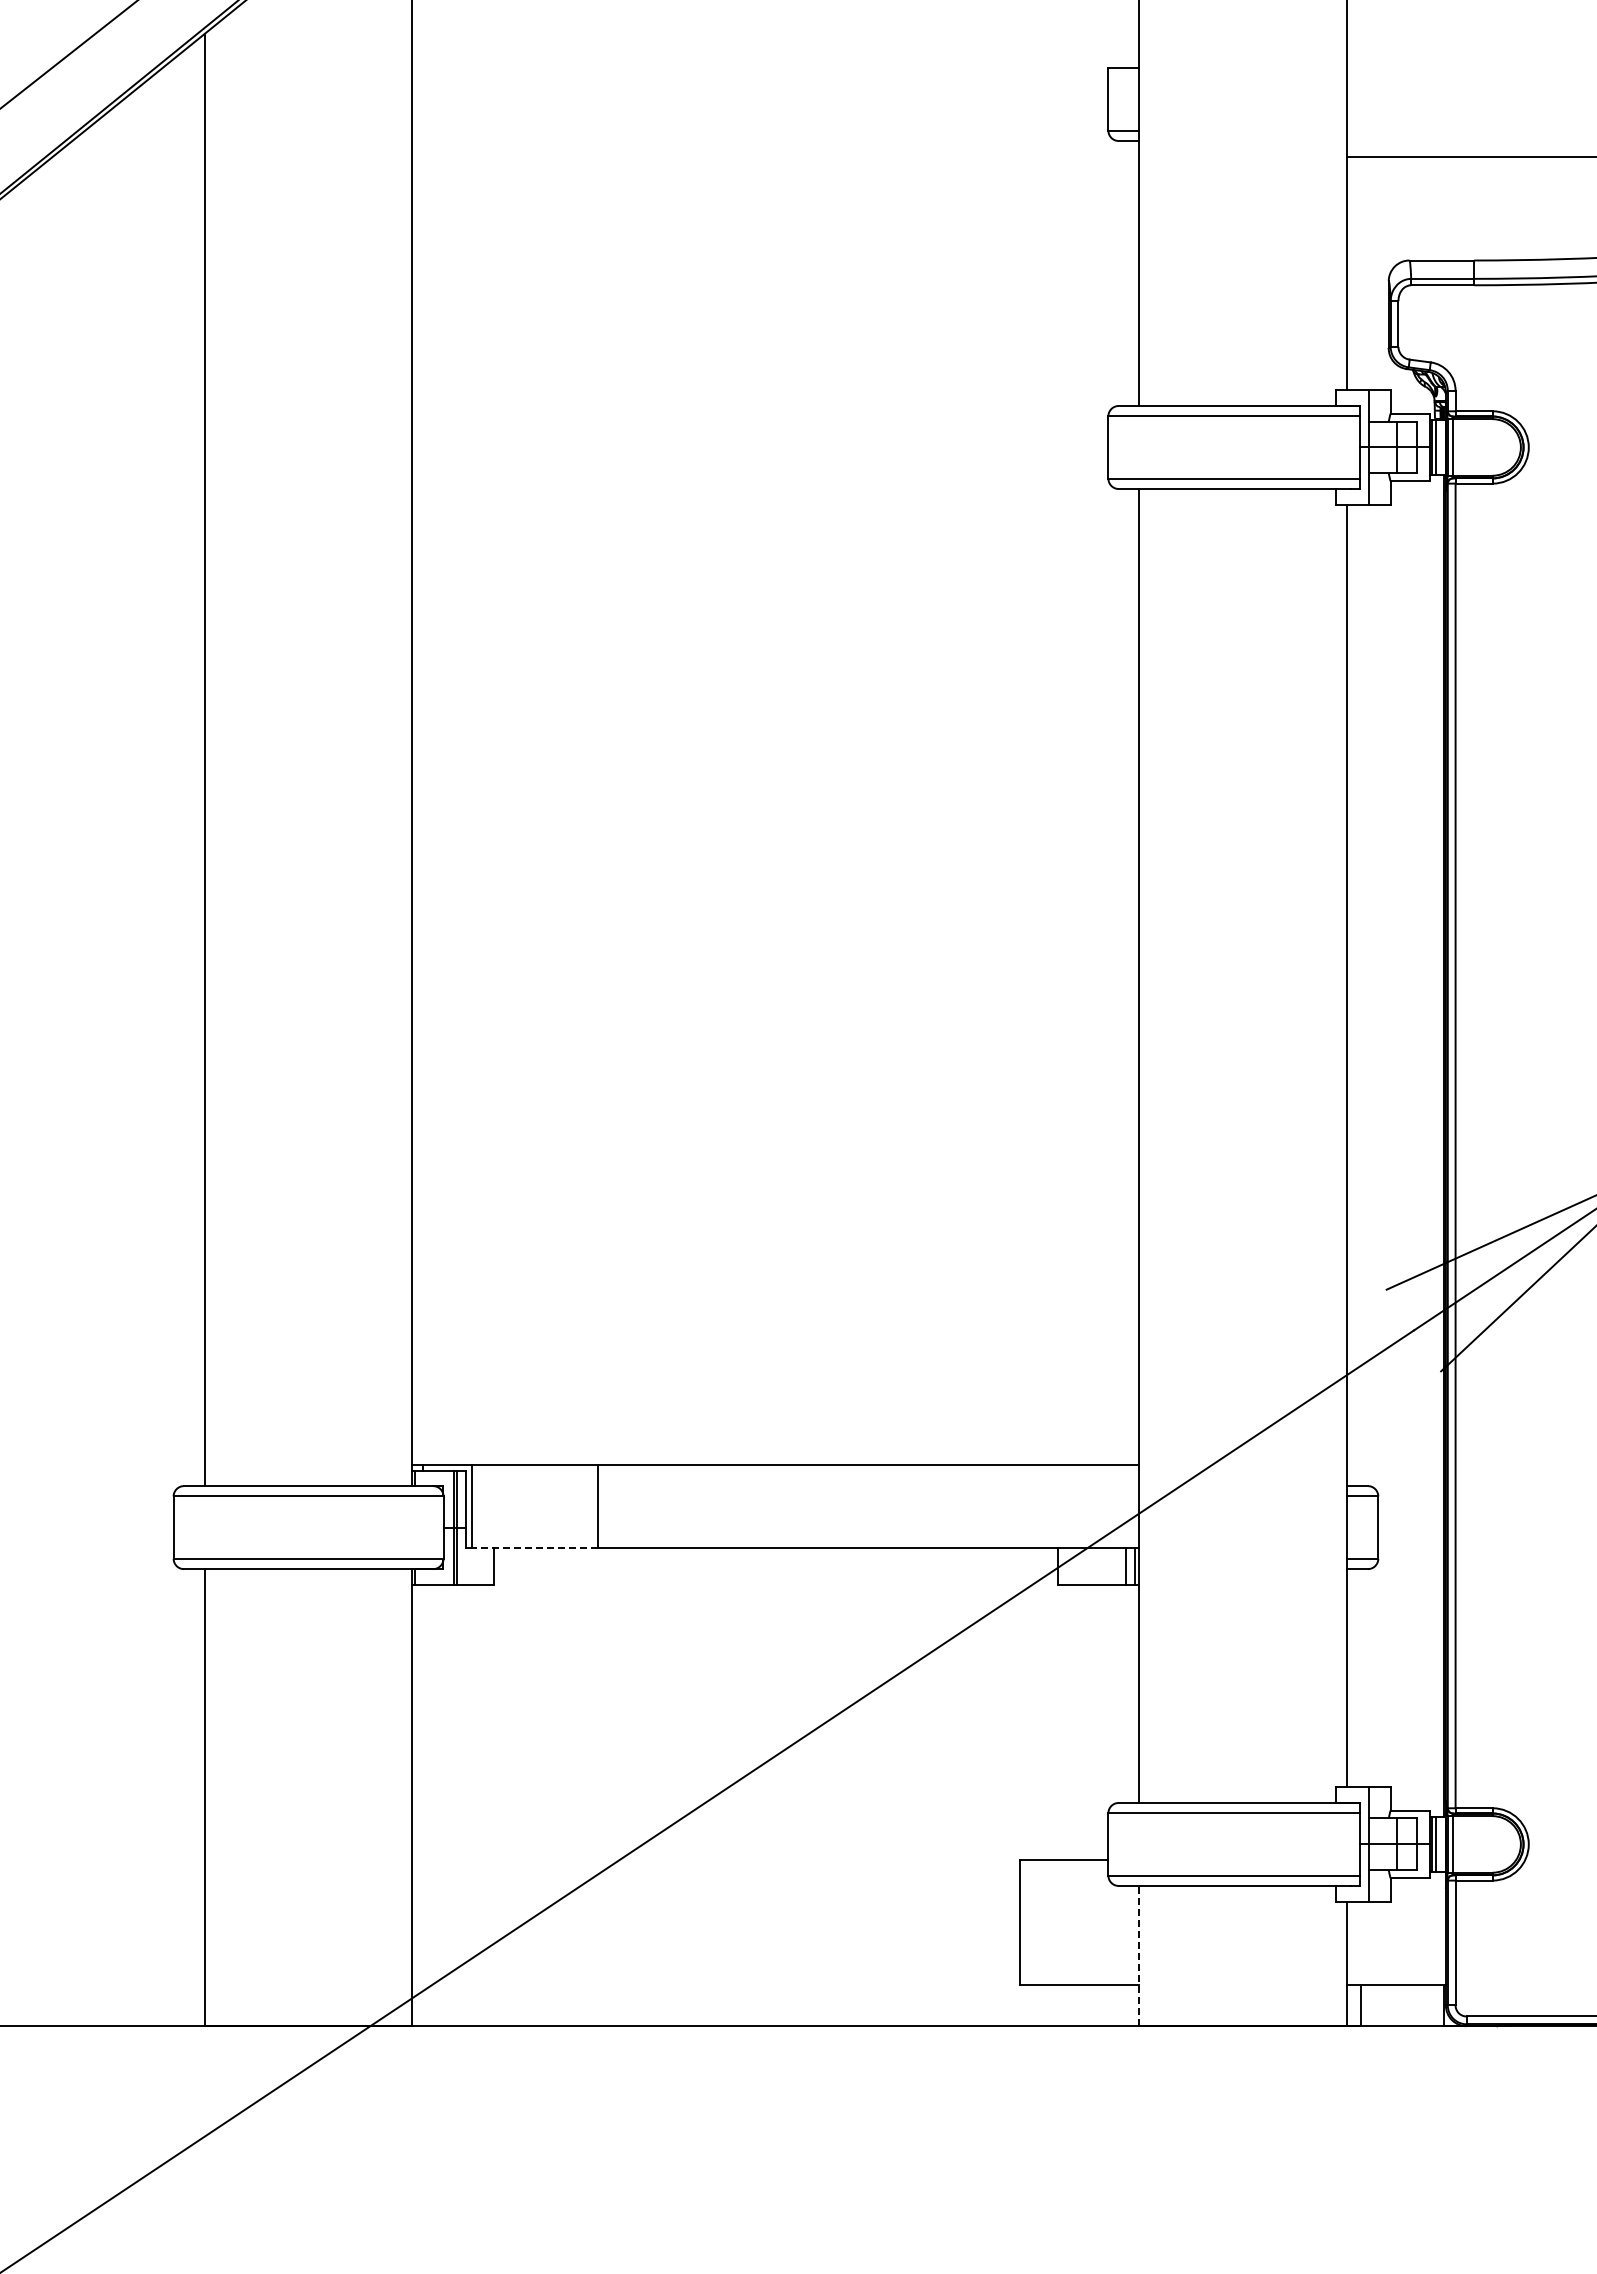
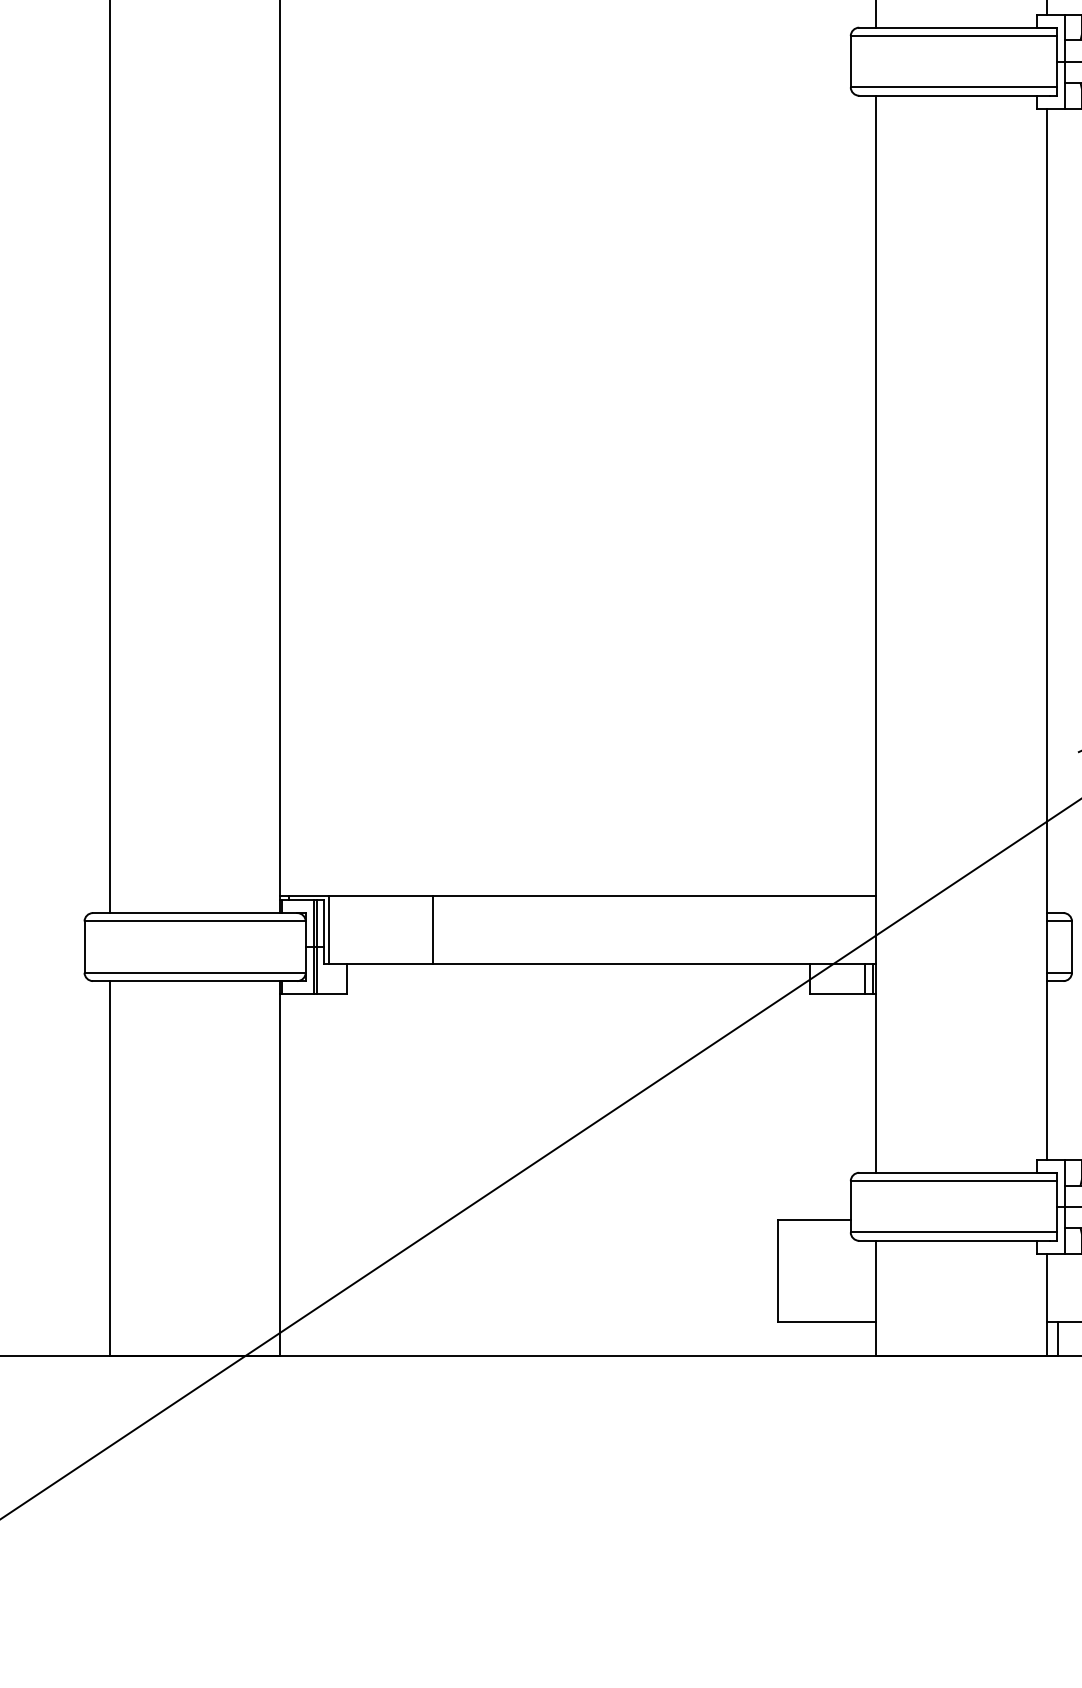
line: (534, 1548) -> (380, 964), dashed -> solid
line: (1139, 1955) -> (876, 1297), dashed -> solid

